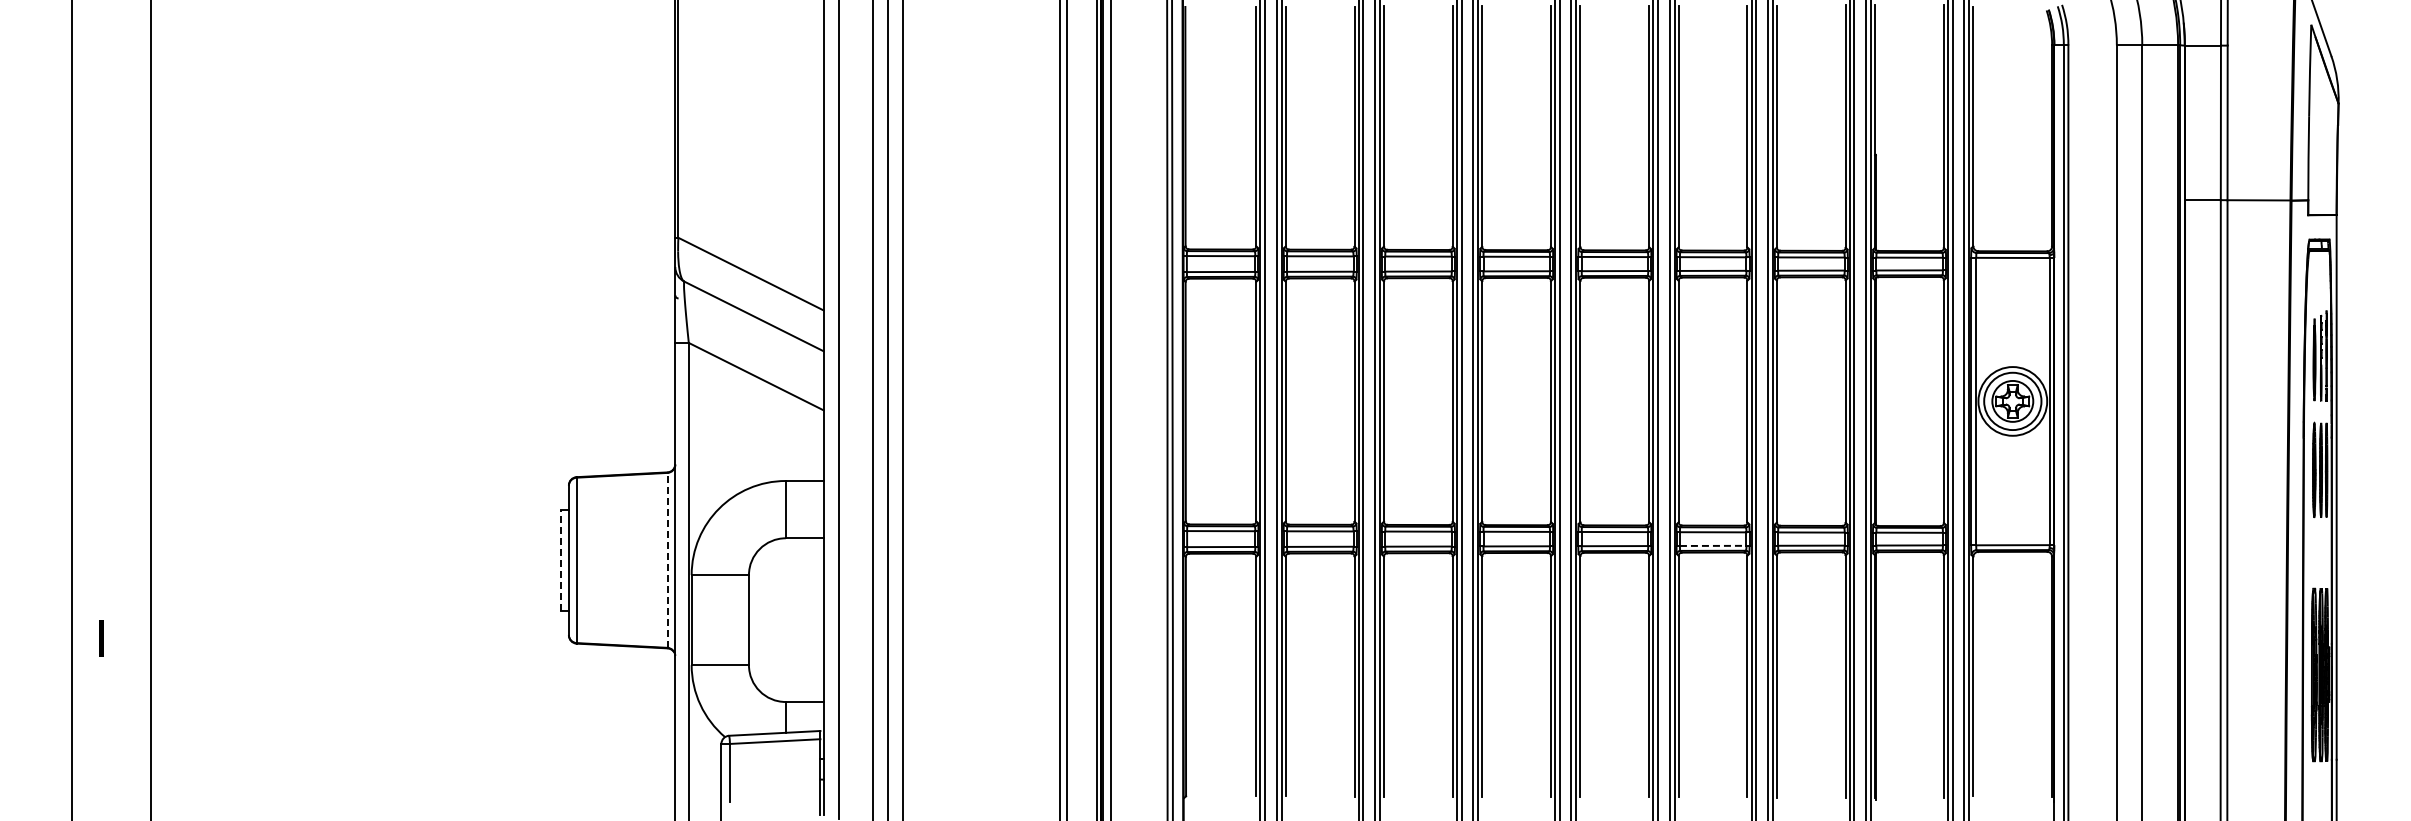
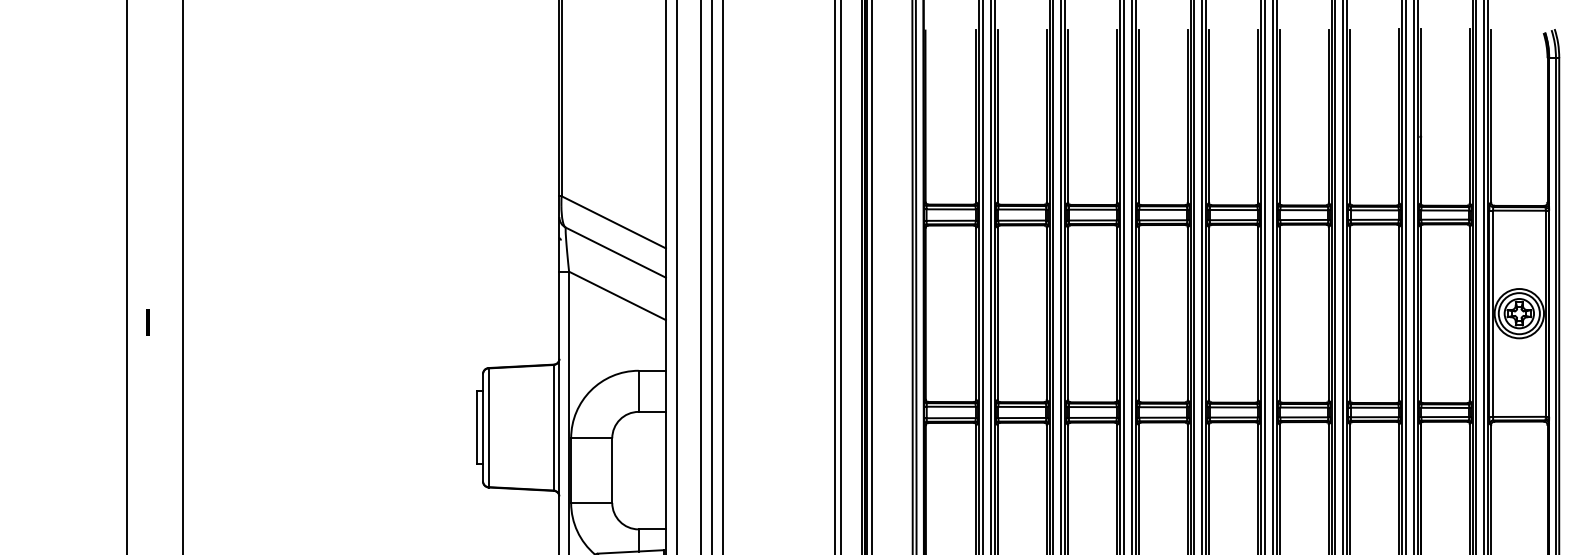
line: (1713, 545) -> (1304, 417), dashed -> solid
line: (560, 560) -> (477, 427), dashed -> solid
line: (667, 560) -> (553, 427), dashed -> solid
text: (101, 638) -> (147, 323), moved

